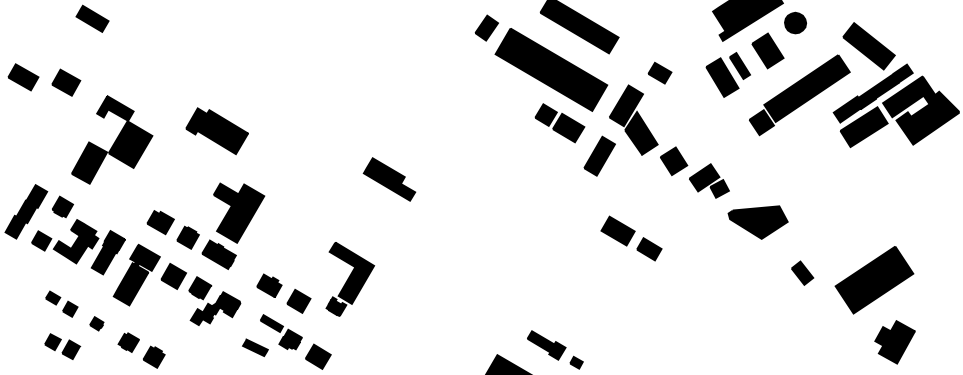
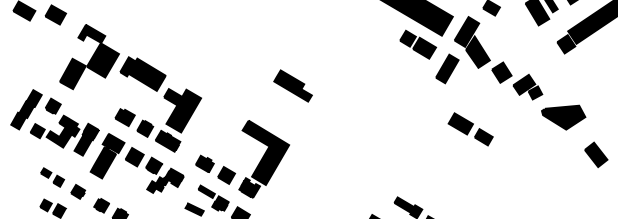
part: (216, 131) -> (142, 74), moved
part: (802, 272) -> (596, 154), size x1.43
part: (350, 279) -> (264, 159), size x1.43
part: (96, 323) -> (77, 191), size x1.43

